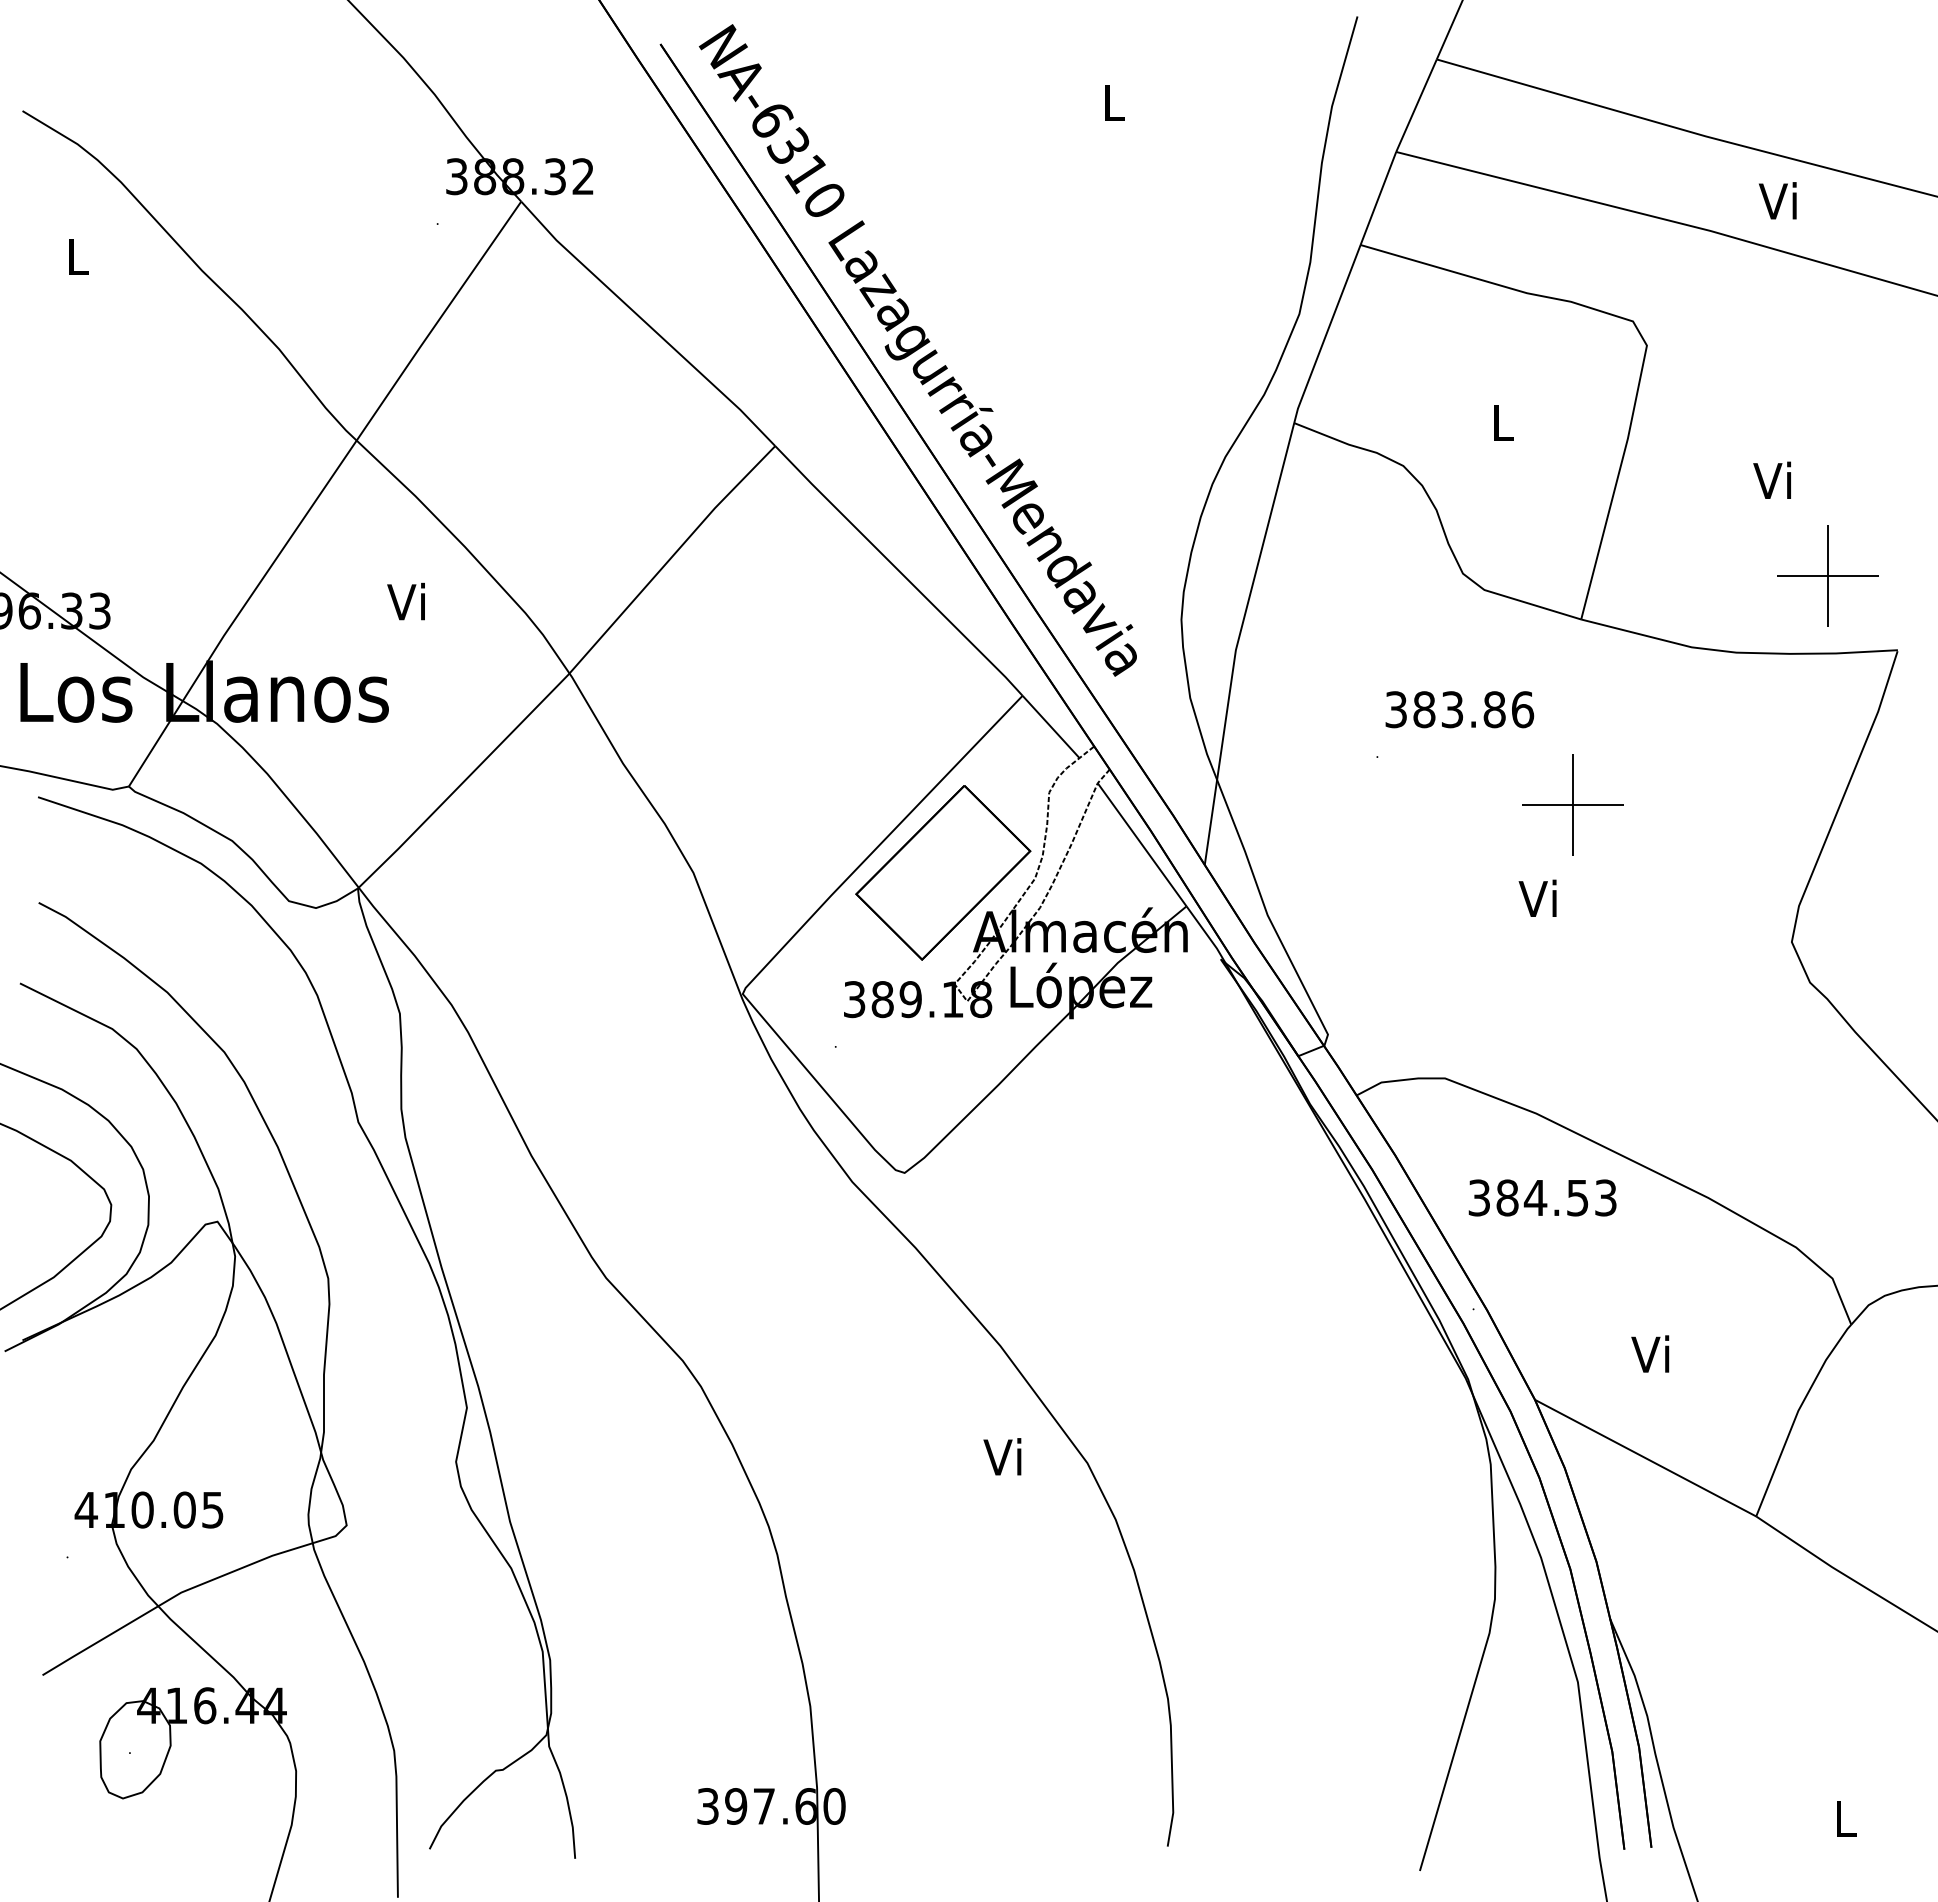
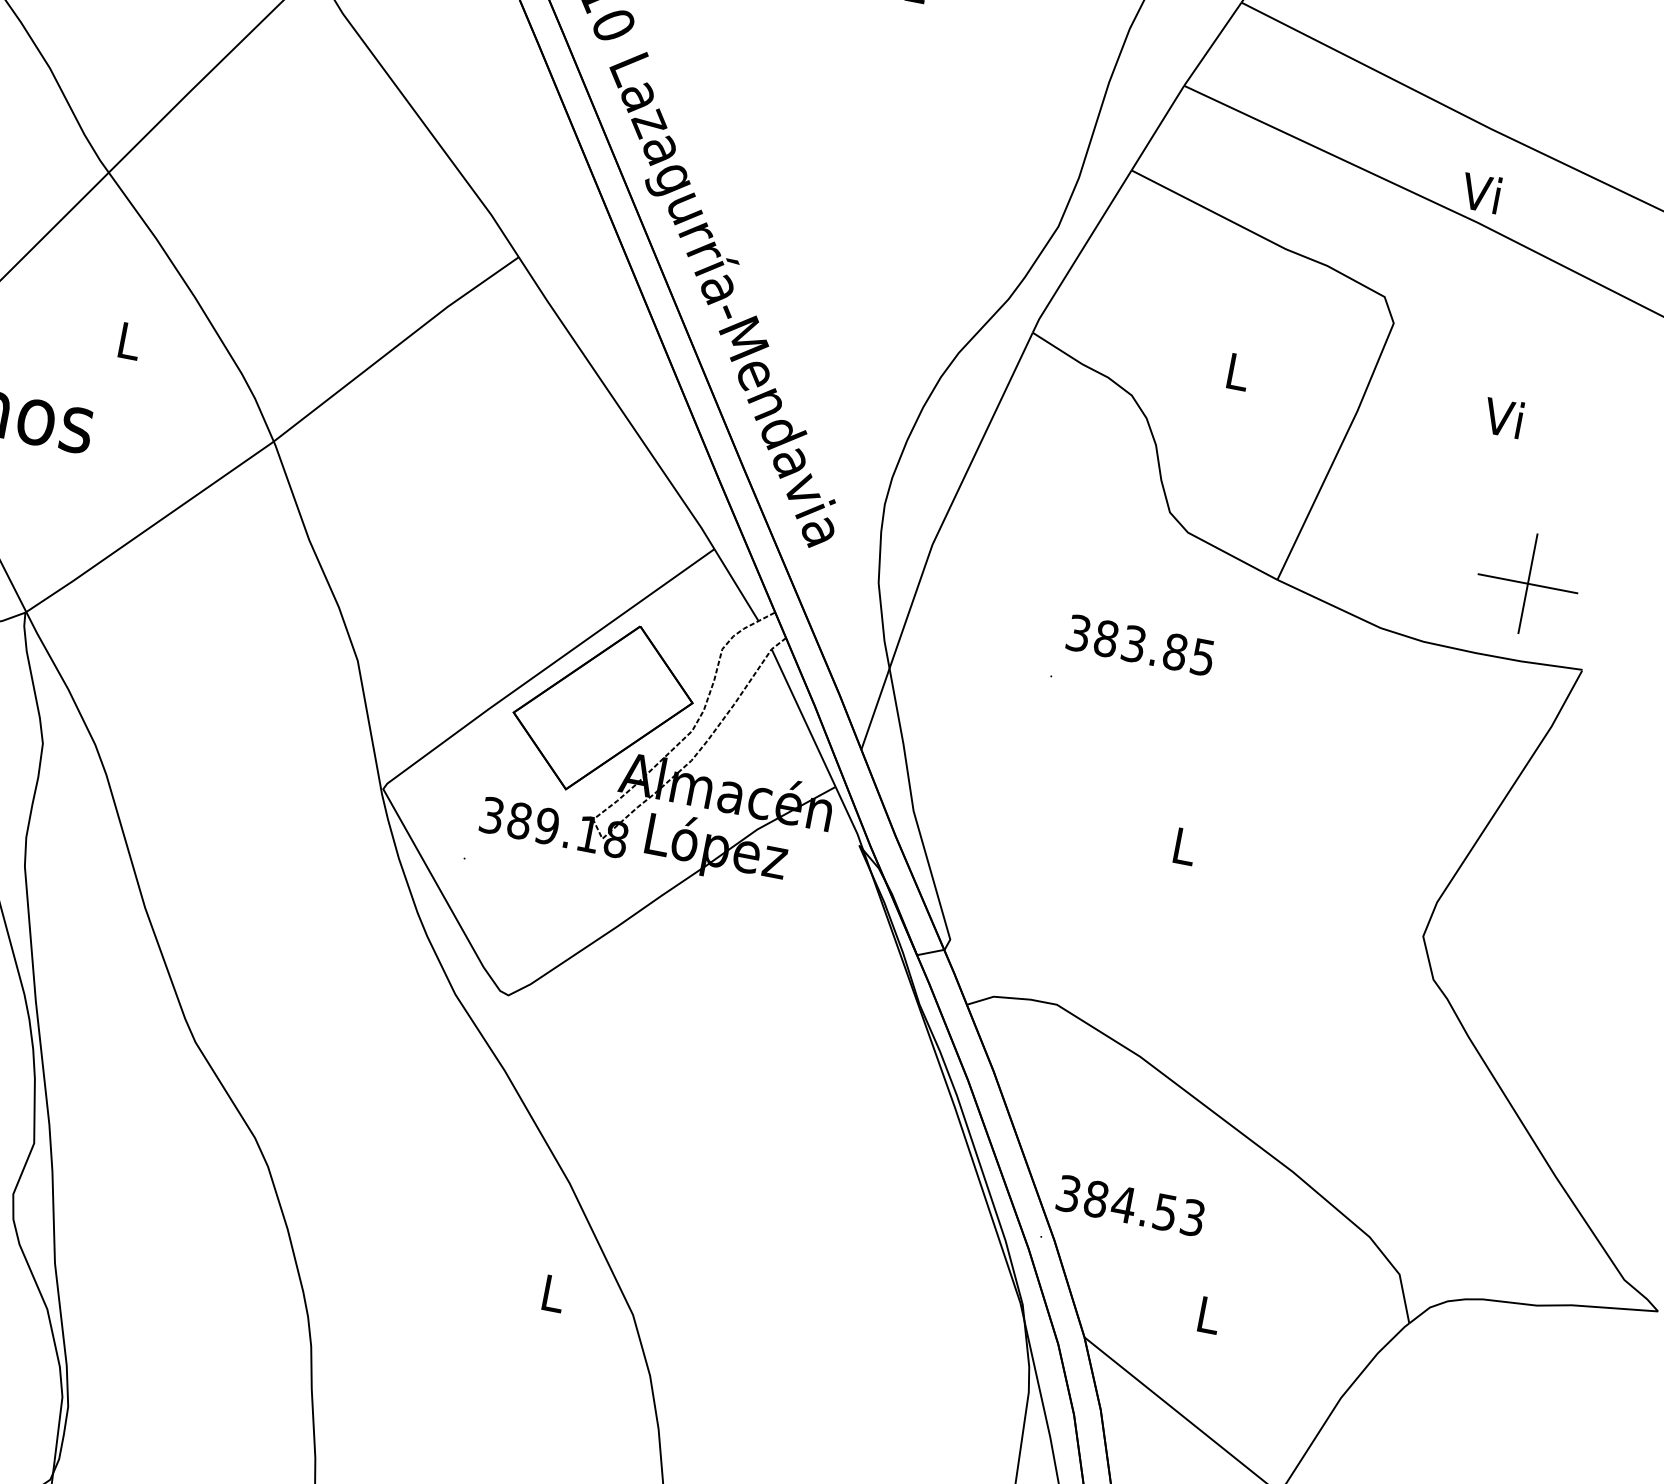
text: (1777, 200) -> (1480, 192), moved
text: (1771, 479) -> (1502, 416), moved
text: (405, 601) -> (126, 339), Vi -> L
text: (1523, 709) -> (1203, 657), 383.86 -> 383.85
part: (1572, 804) -> (1233, 759), removed
text: (1537, 897) -> (1181, 844), Vi -> L
text: (1542, 1197) -> (1130, 1205), moved
text: (1650, 1353) -> (1206, 1313), Vi -> L
text: (1002, 1456) -> (550, 1292), Vi -> L

